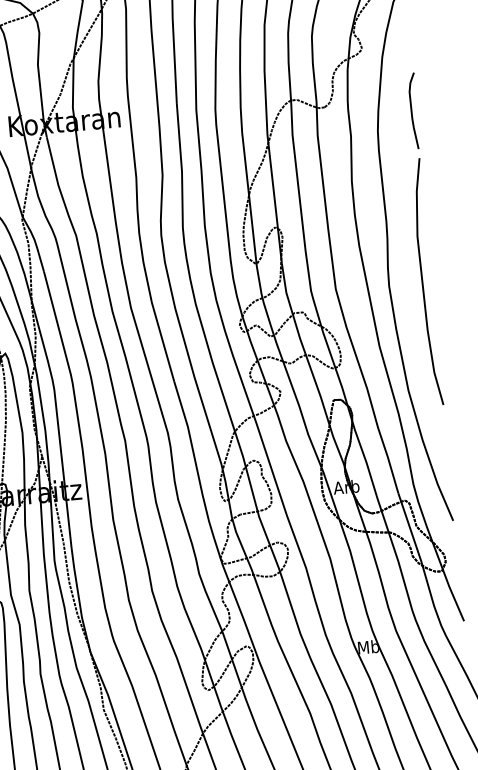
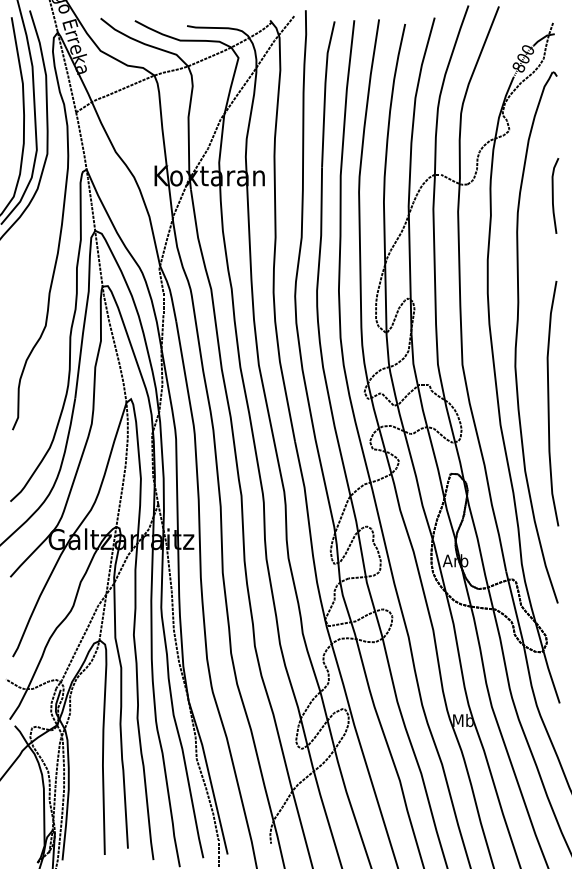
curve: (423, 282) -> (549, 403), moved

